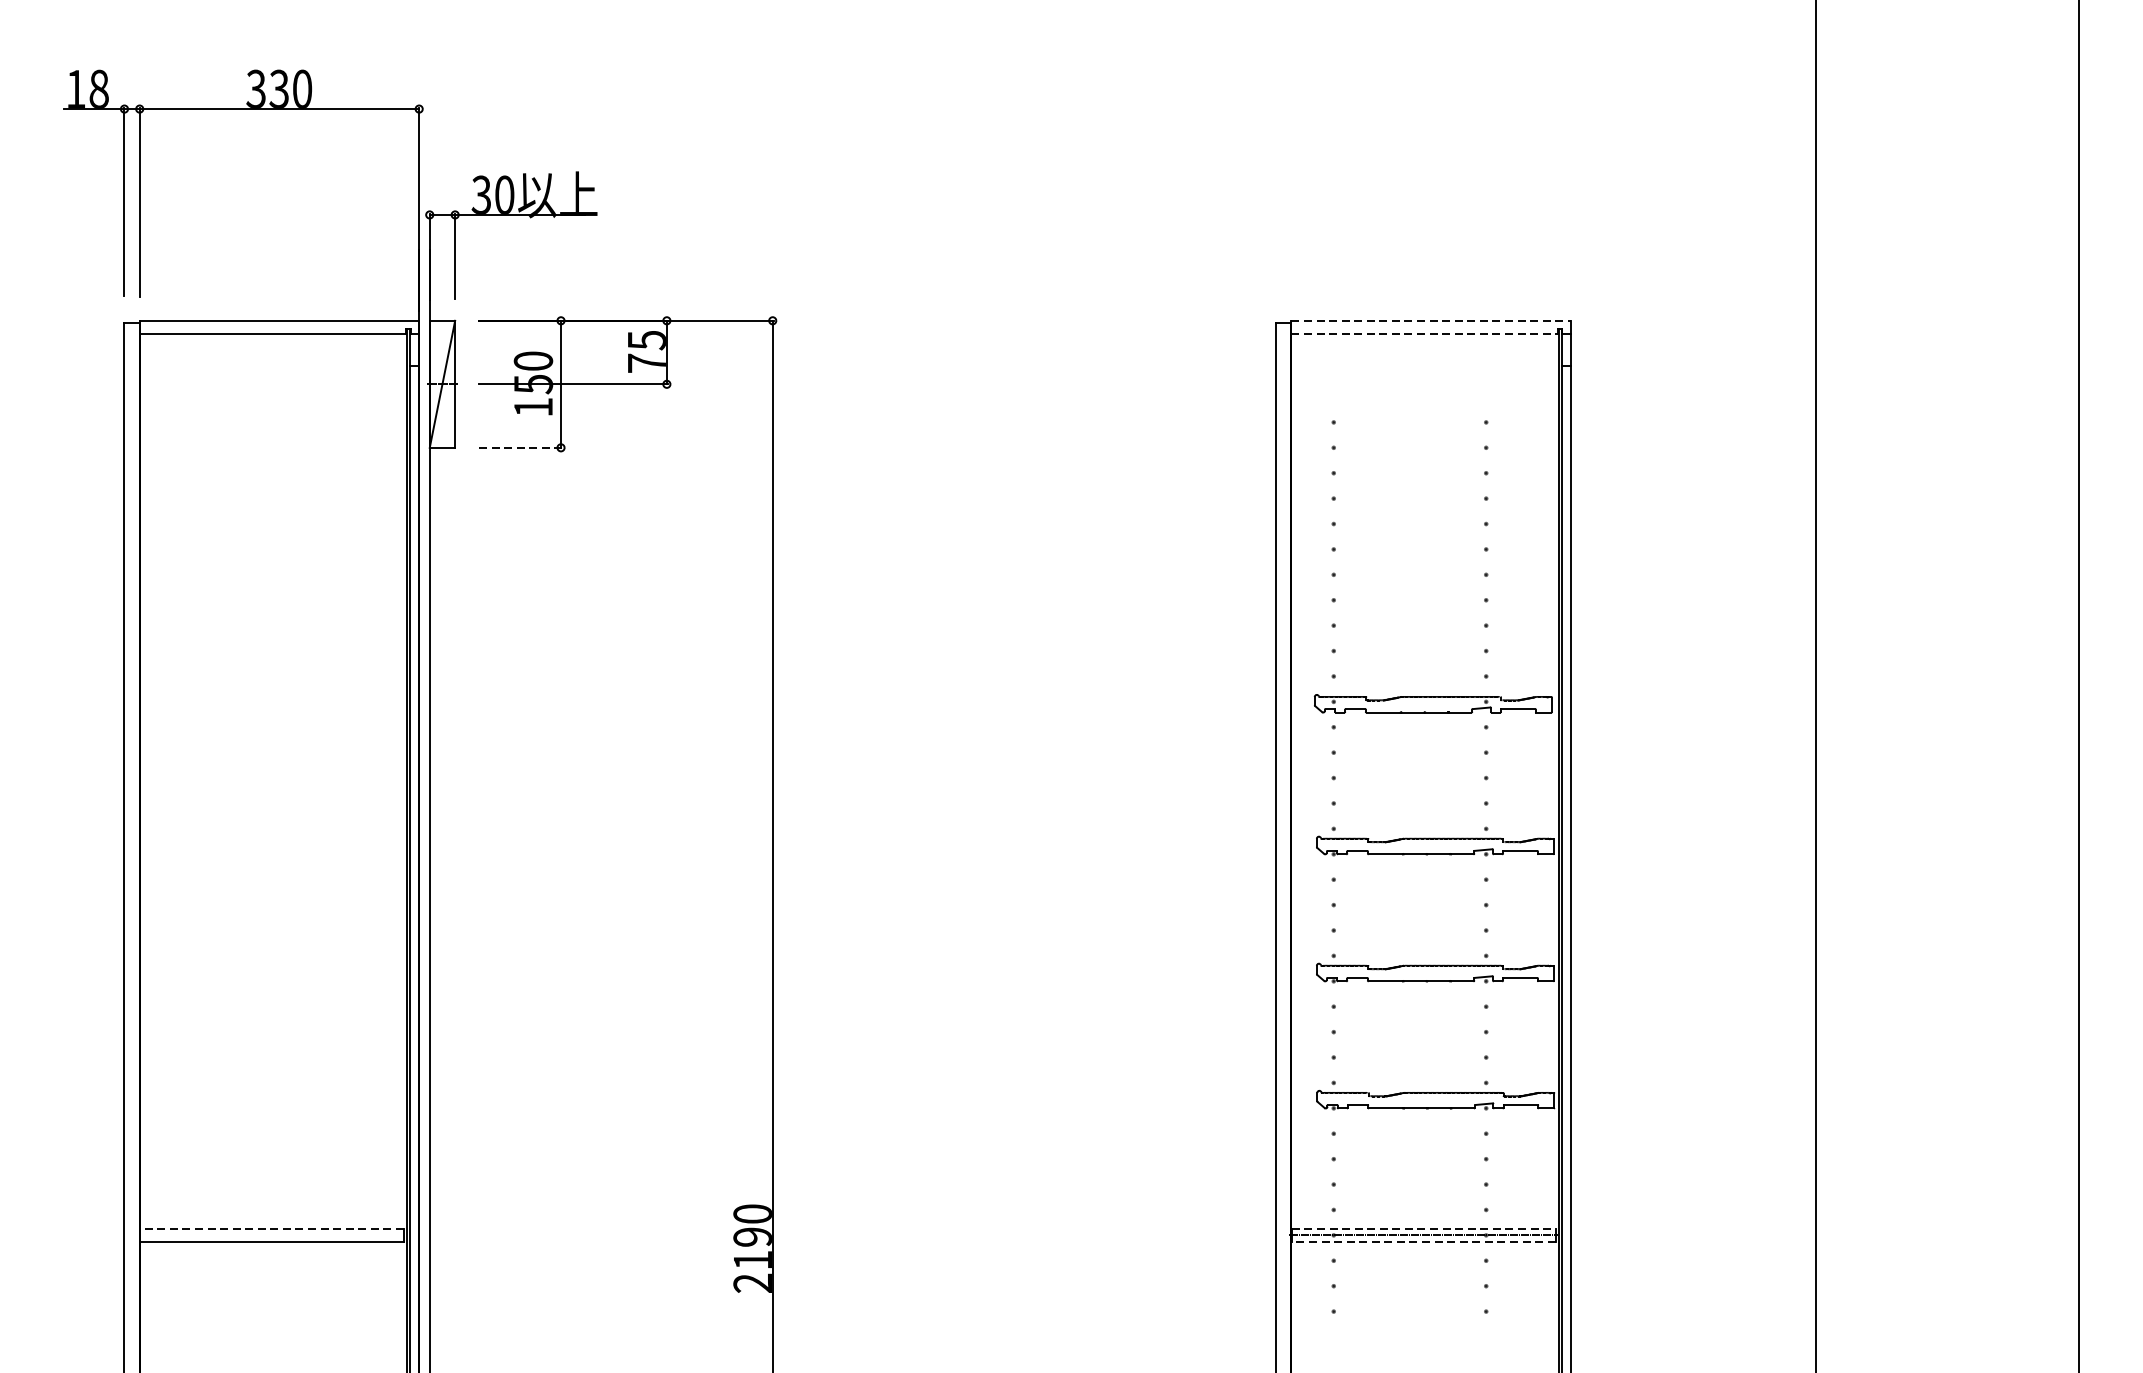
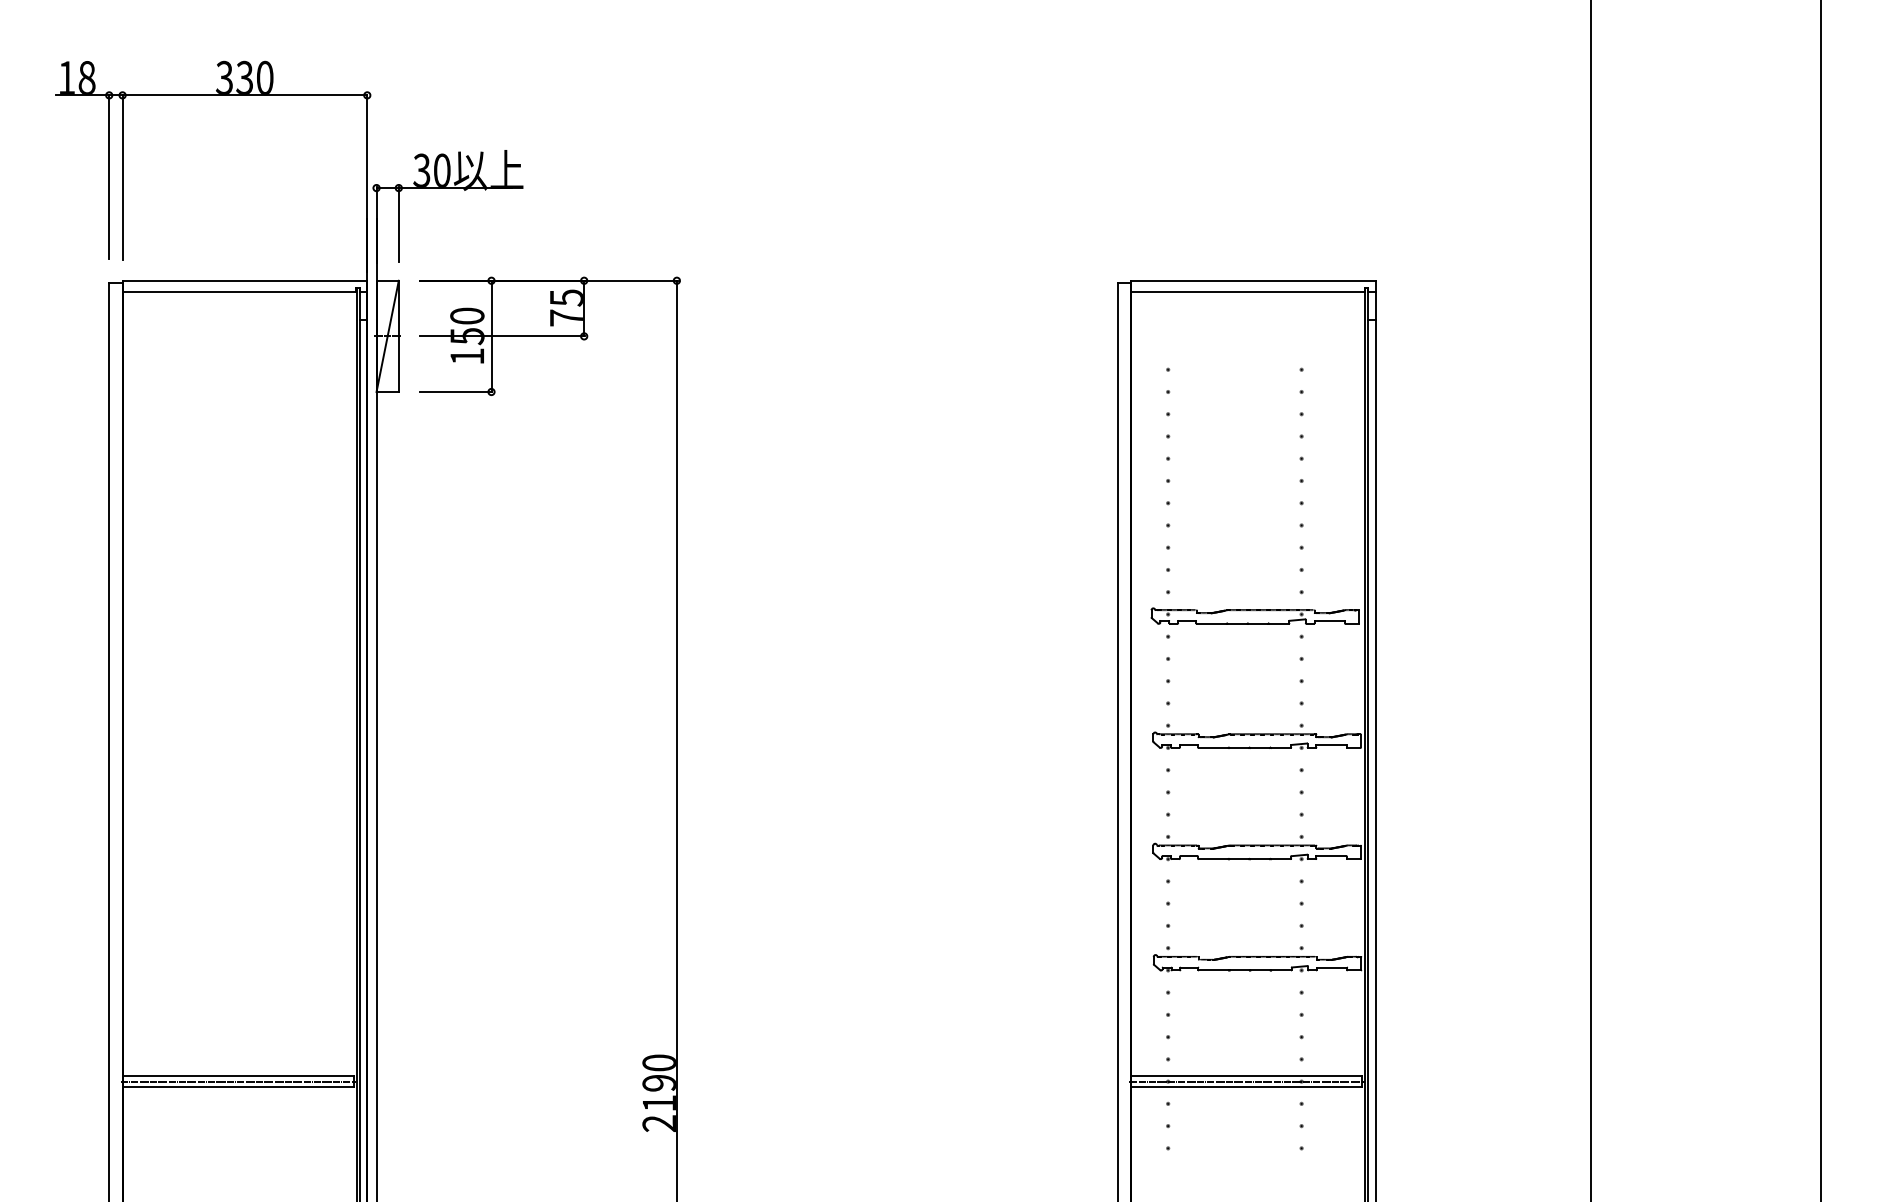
line: (1431, 320) -> (1253, 280), dashed -> solid
line: (1424, 333) -> (1247, 291), dashed -> solid
line: (521, 448) -> (456, 392), dashed -> solid
line: (270, 1229) -> (237, 1076), dashed -> solid
line: (1424, 1229) -> (1247, 1076), dashed -> solid
line: (272, 1235) -> (238, 1081), added
line: (1423, 1242) -> (1246, 1087), dashed -> solid

